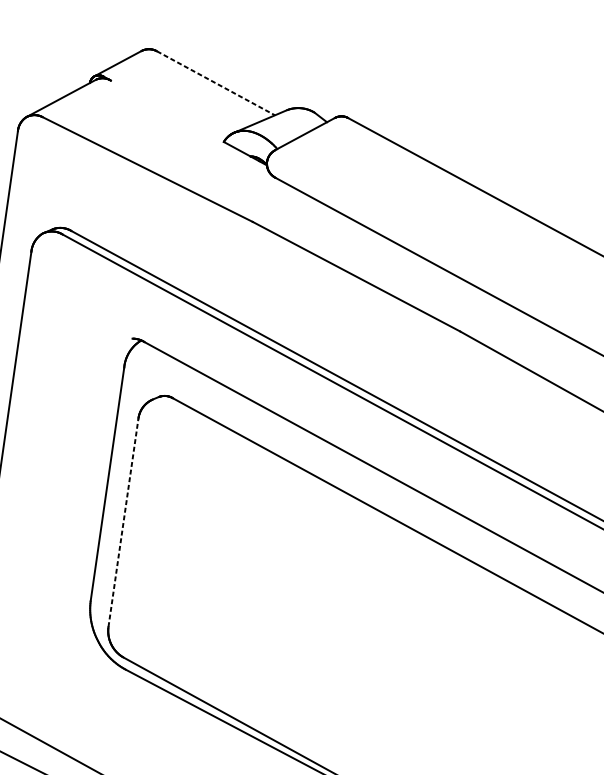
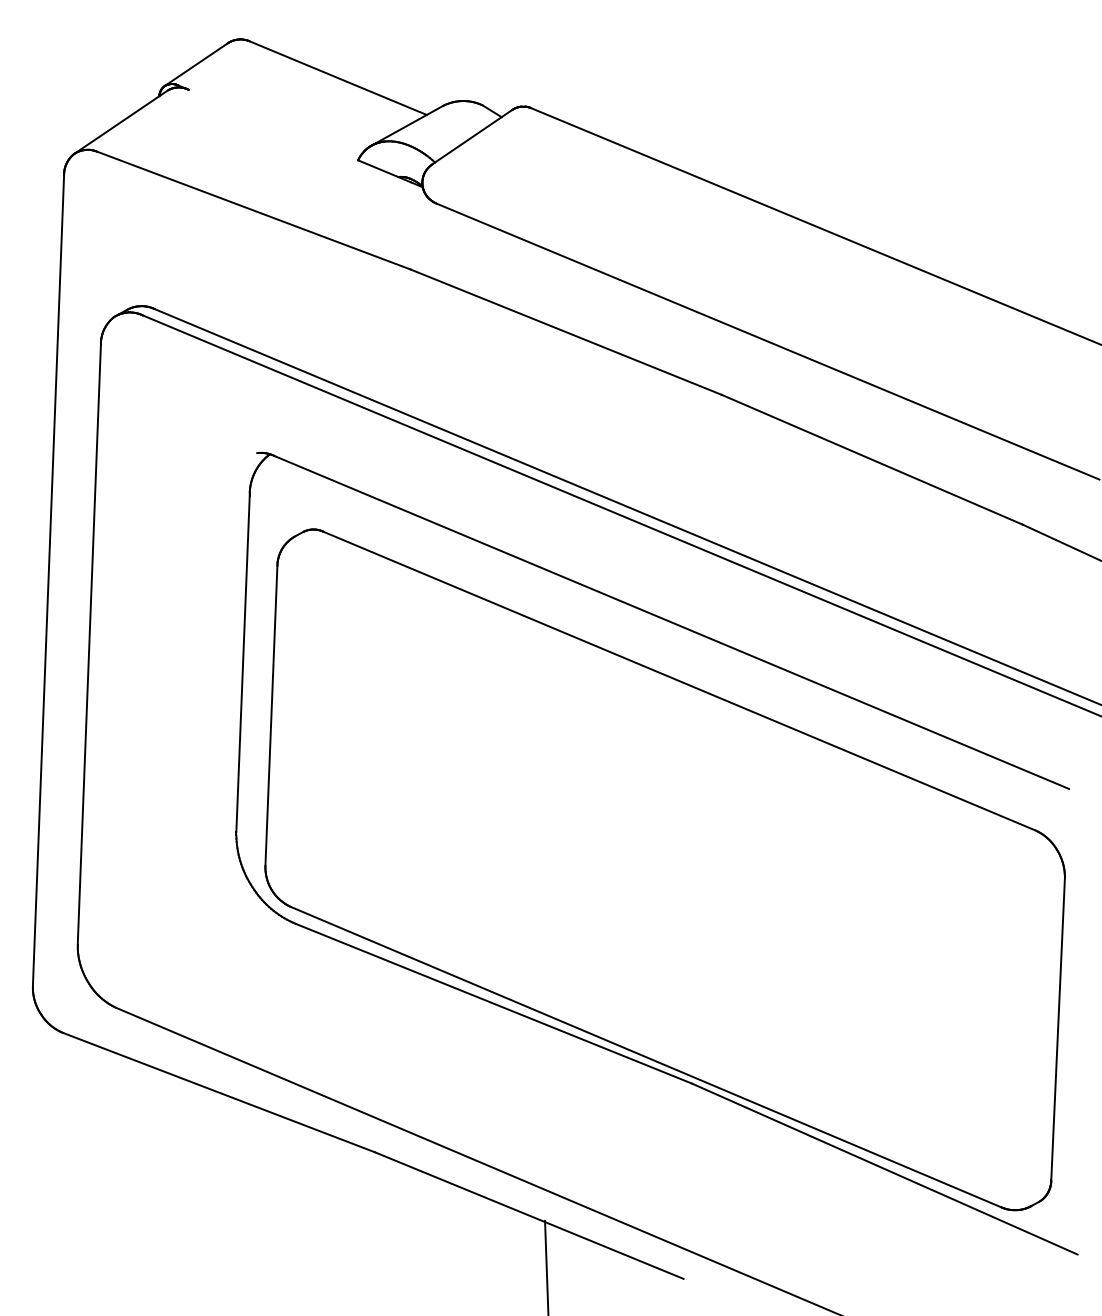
line: (216, 83) -> (338, 78), dashed -> solid
line: (123, 522) -> (271, 715), dashed -> solid

